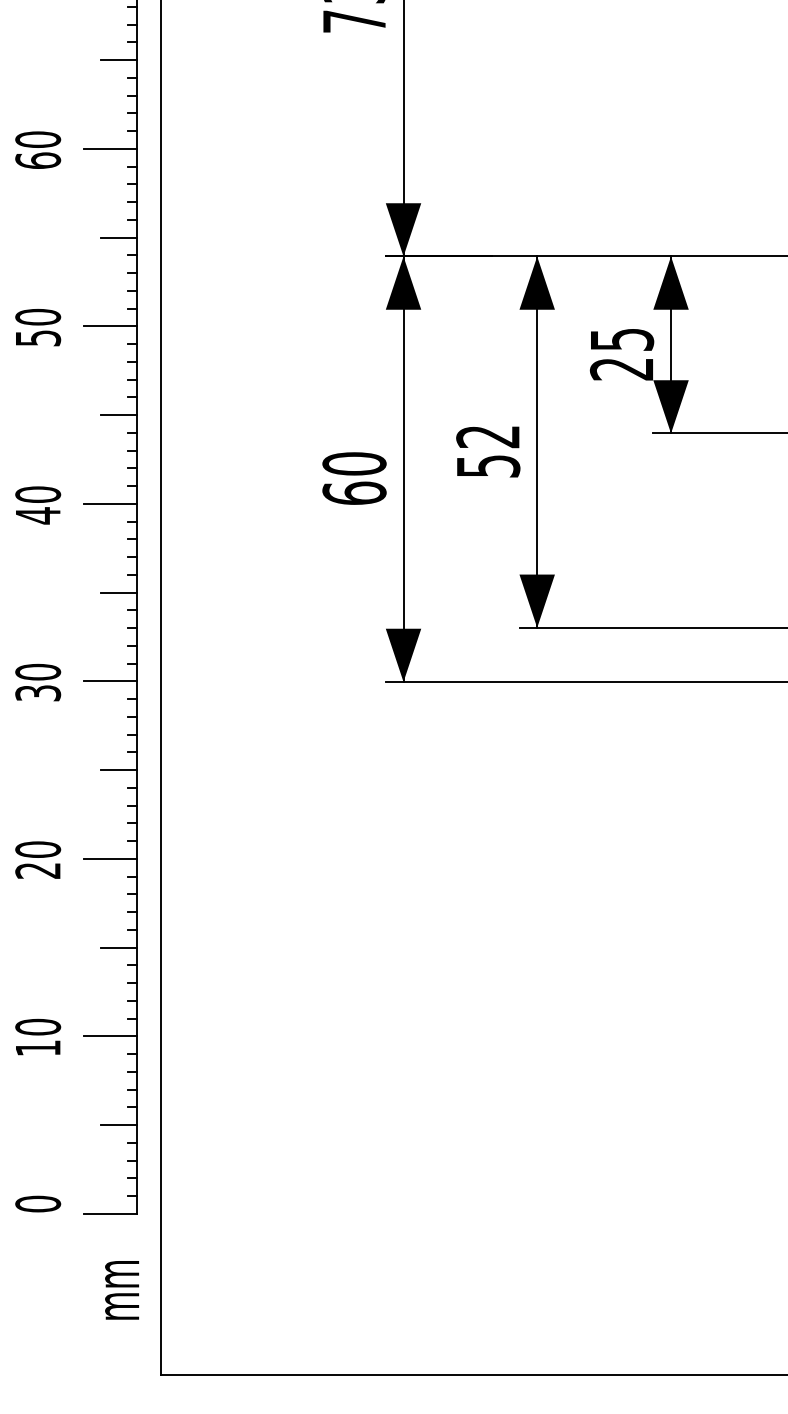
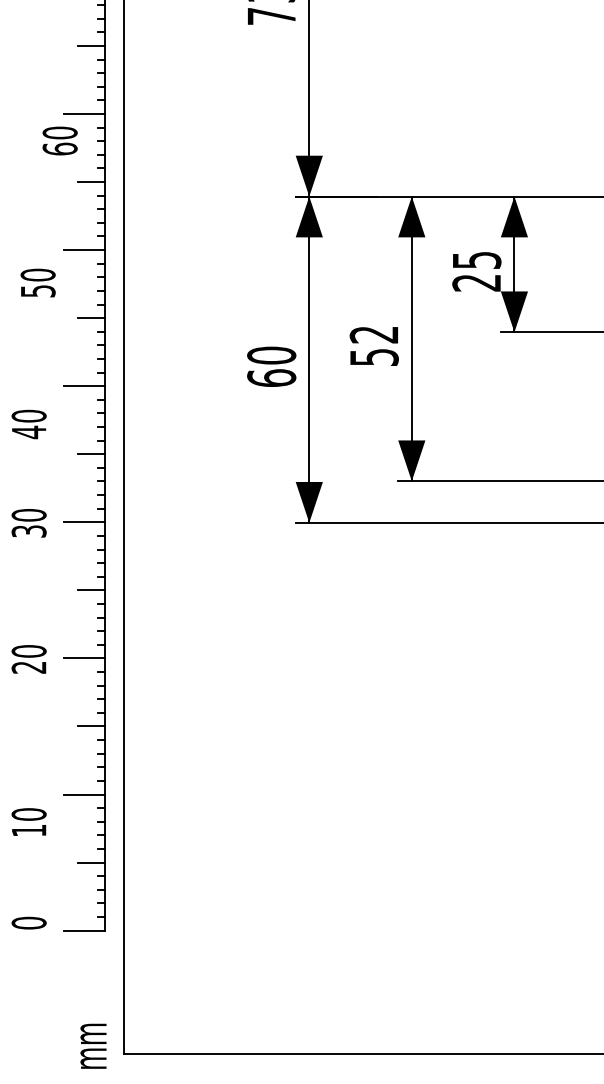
text: (37, 149) -> (59, 140), moved
text: (37, 326) -> (37, 282), moved
text: (37, 505) -> (28, 424), moved
text: (37, 1036) -> (28, 821), moved
text: (122, 1289) -> (93, 1045), moved

